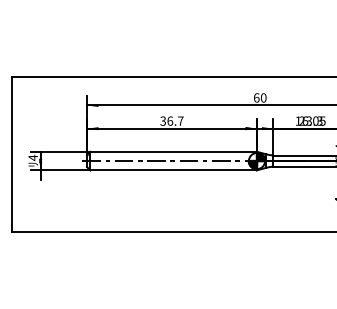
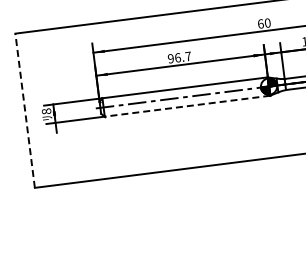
text: (162, 120) -> (170, 58), 36.7 -> 96.7
line: (12, 154) -> (25, 110), solid -> dashed
text: (32, 157) -> (45, 111), 4 -> 8
line: (173, 170) -> (187, 106), solid -> dashed

